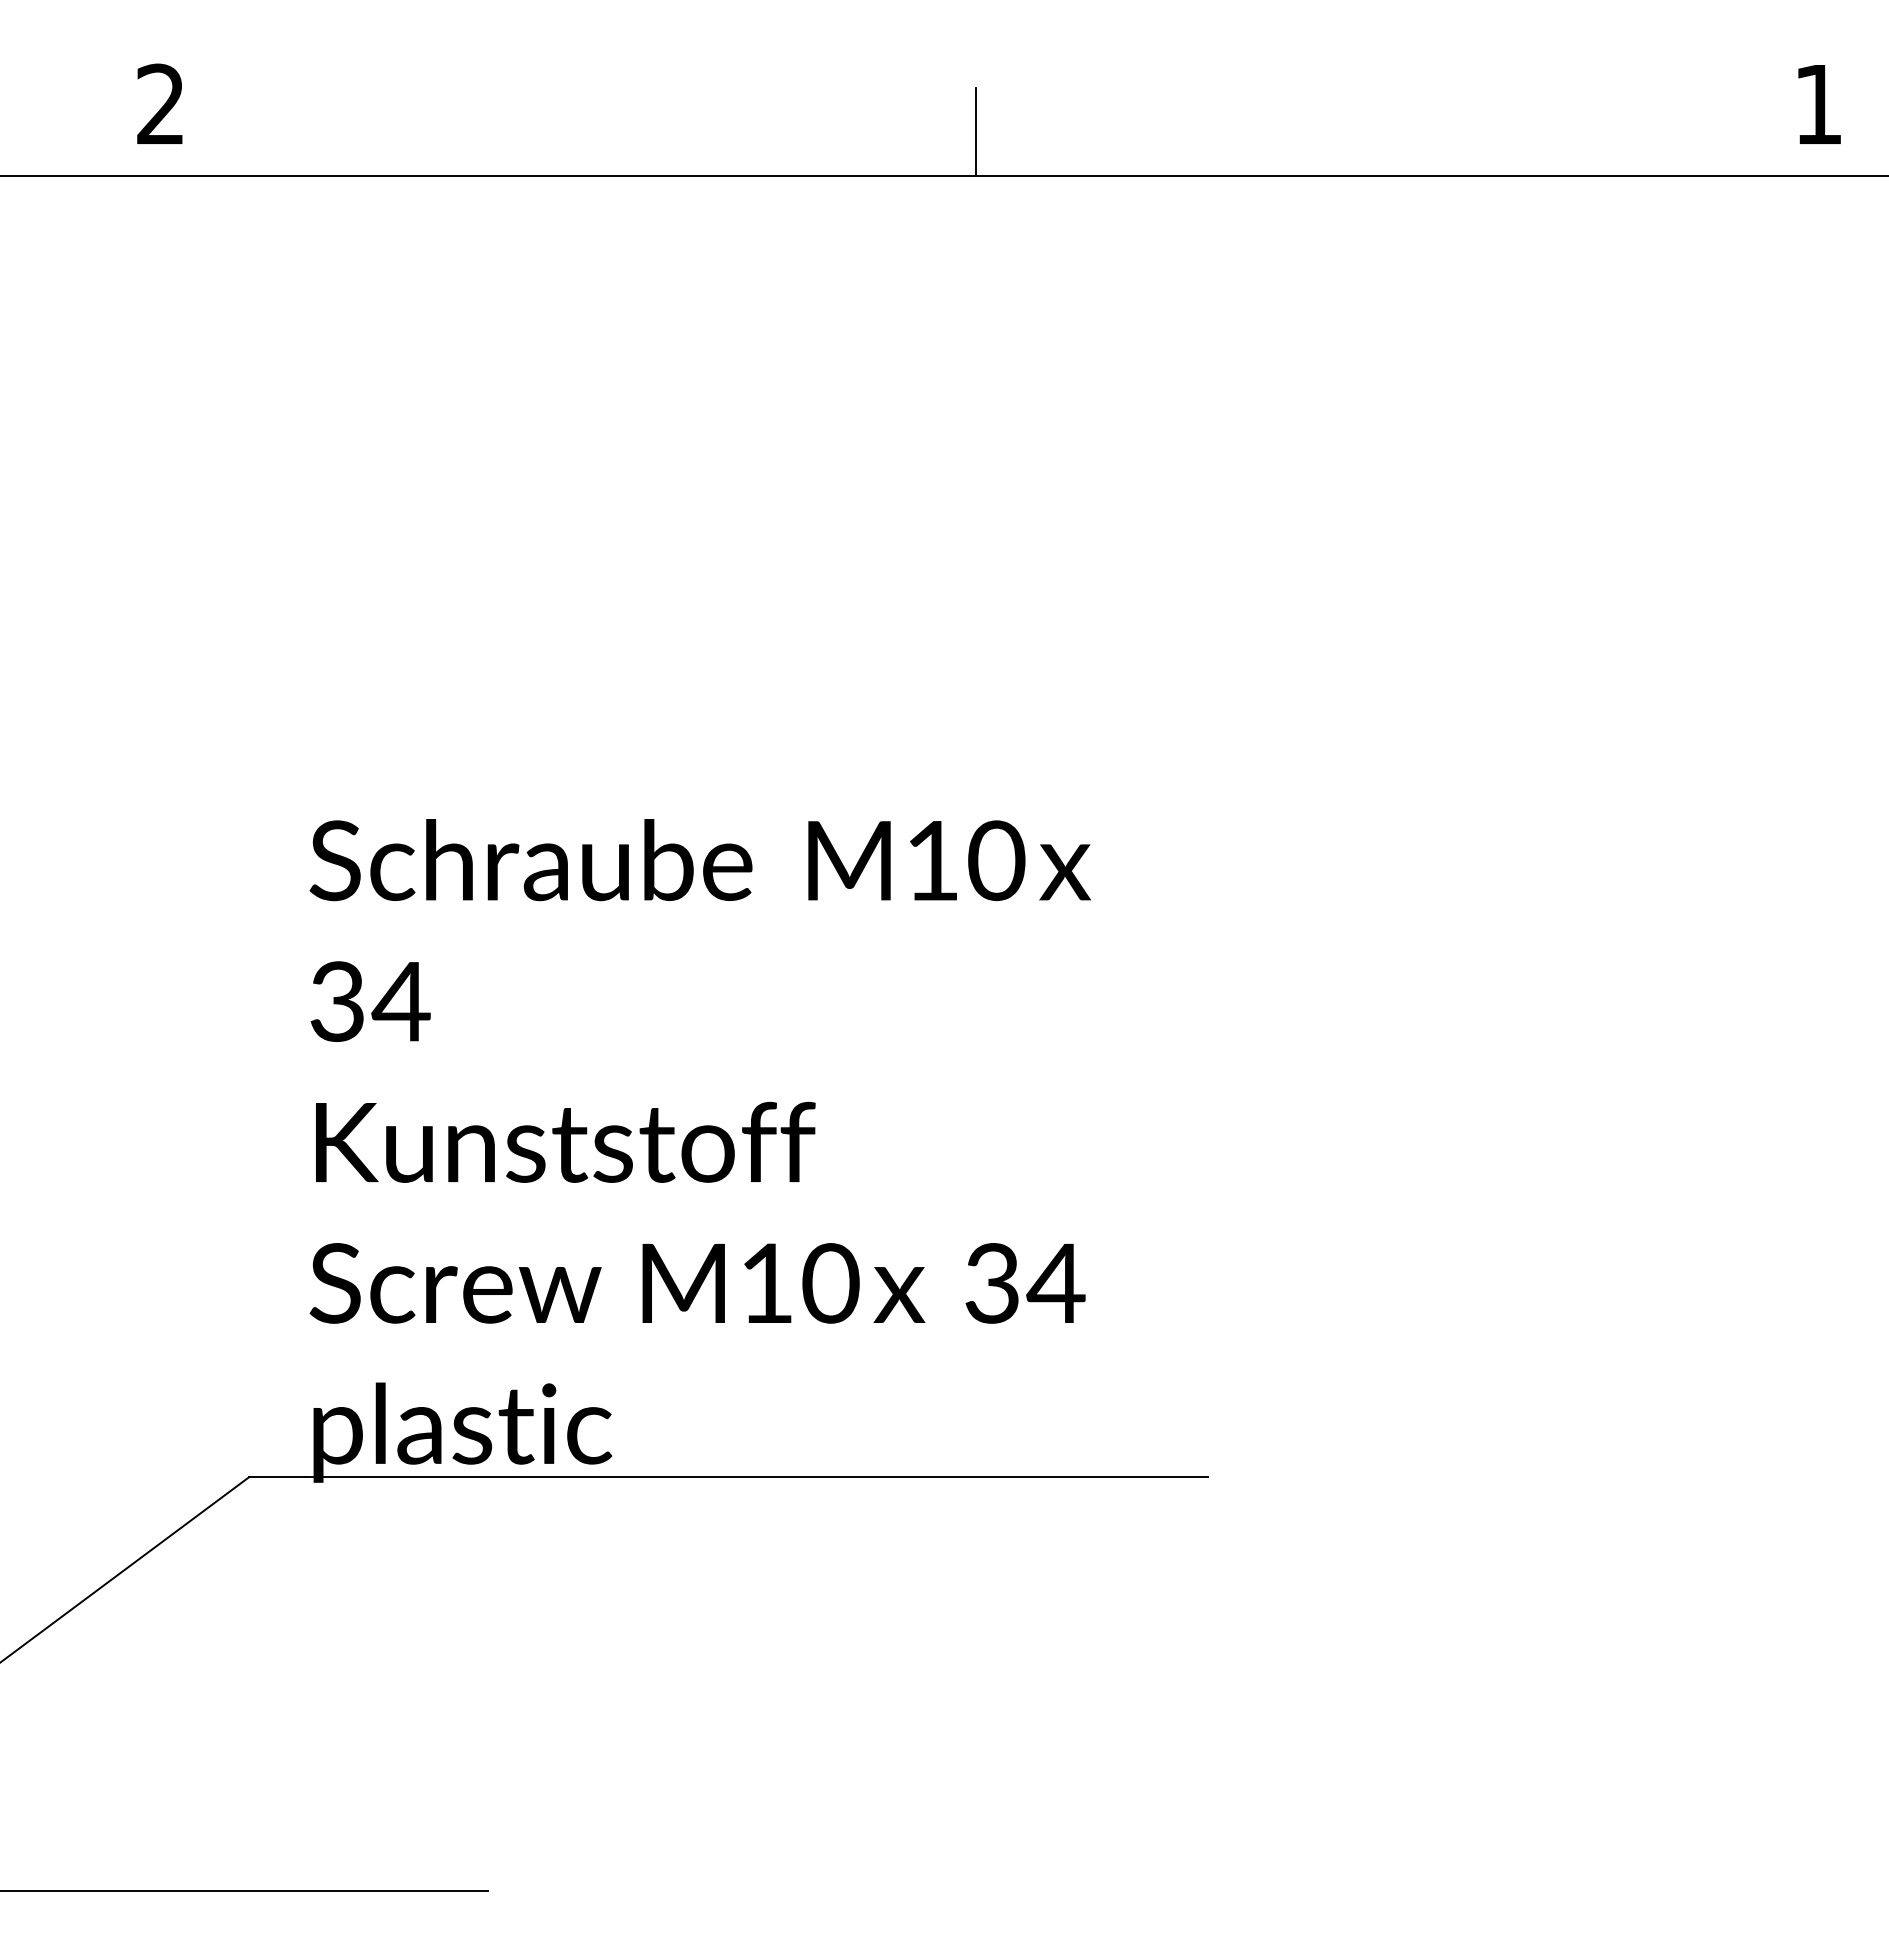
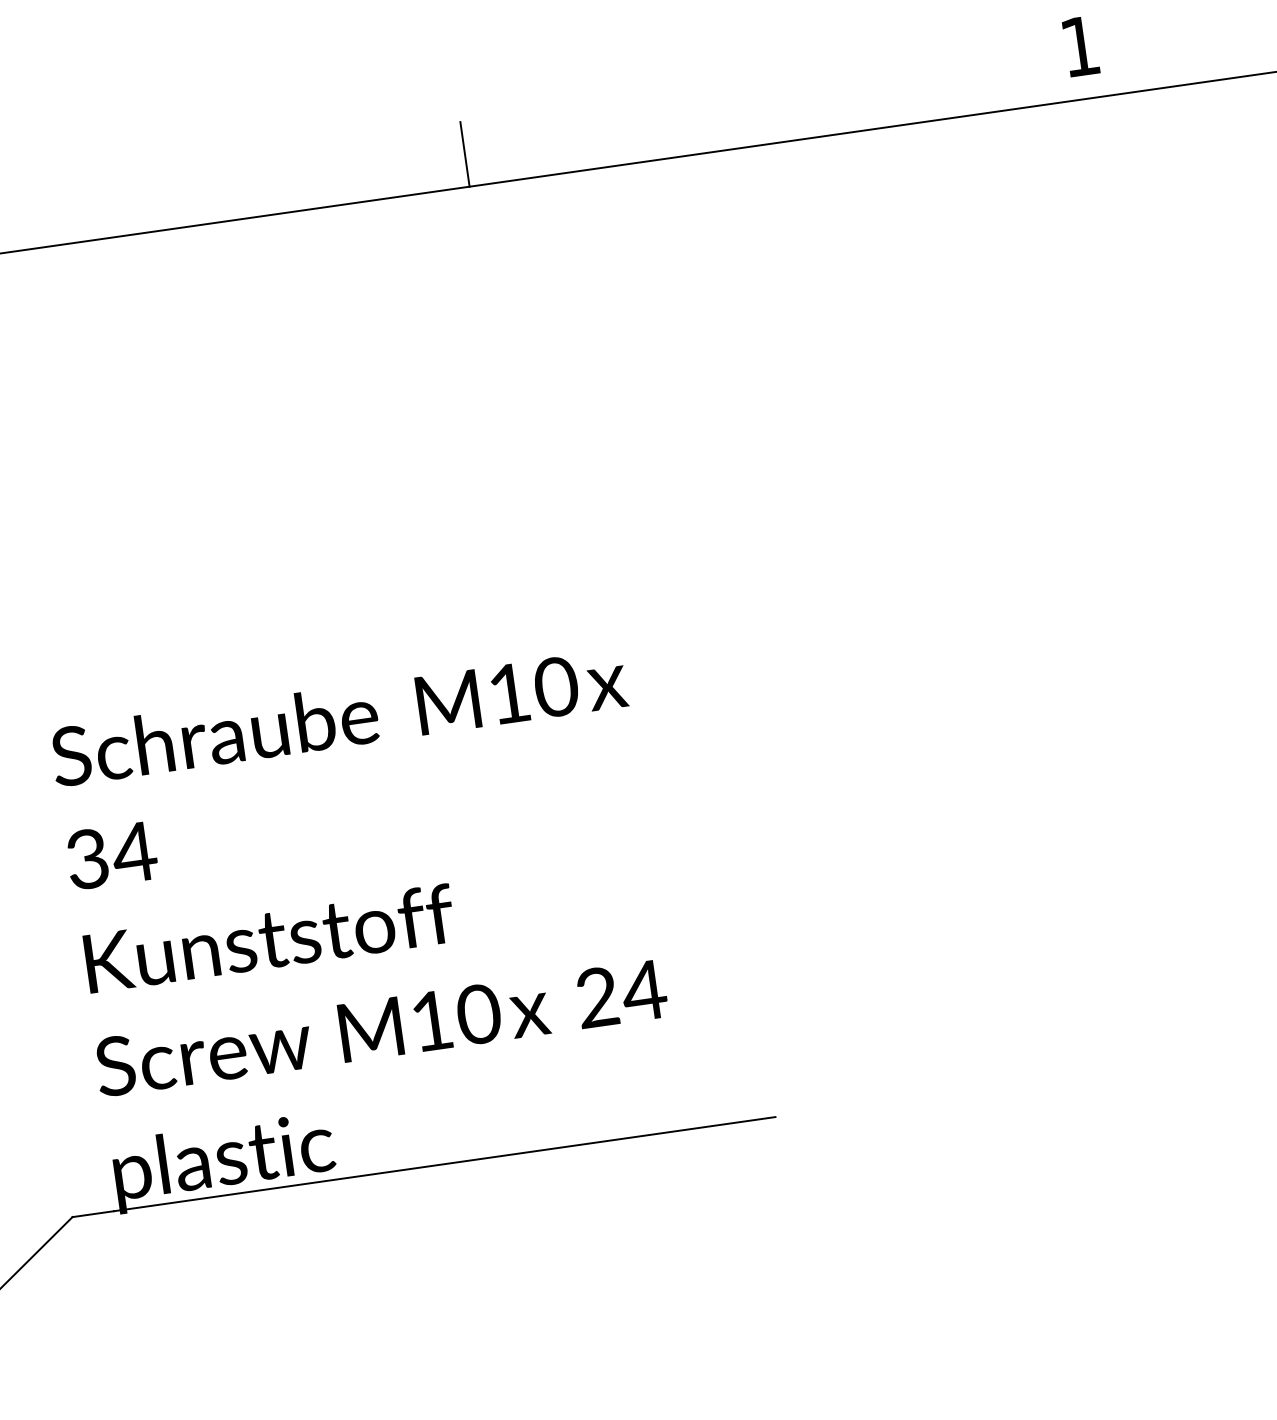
text: (991, 1283) -> (596, 997), 34 -> 24

